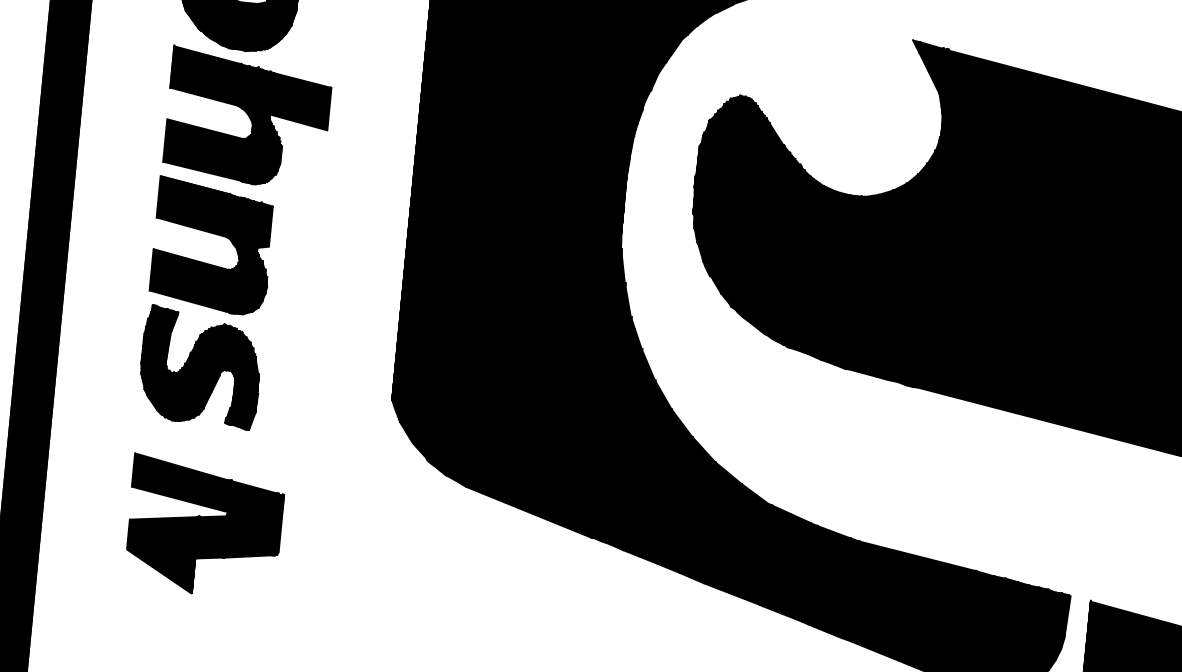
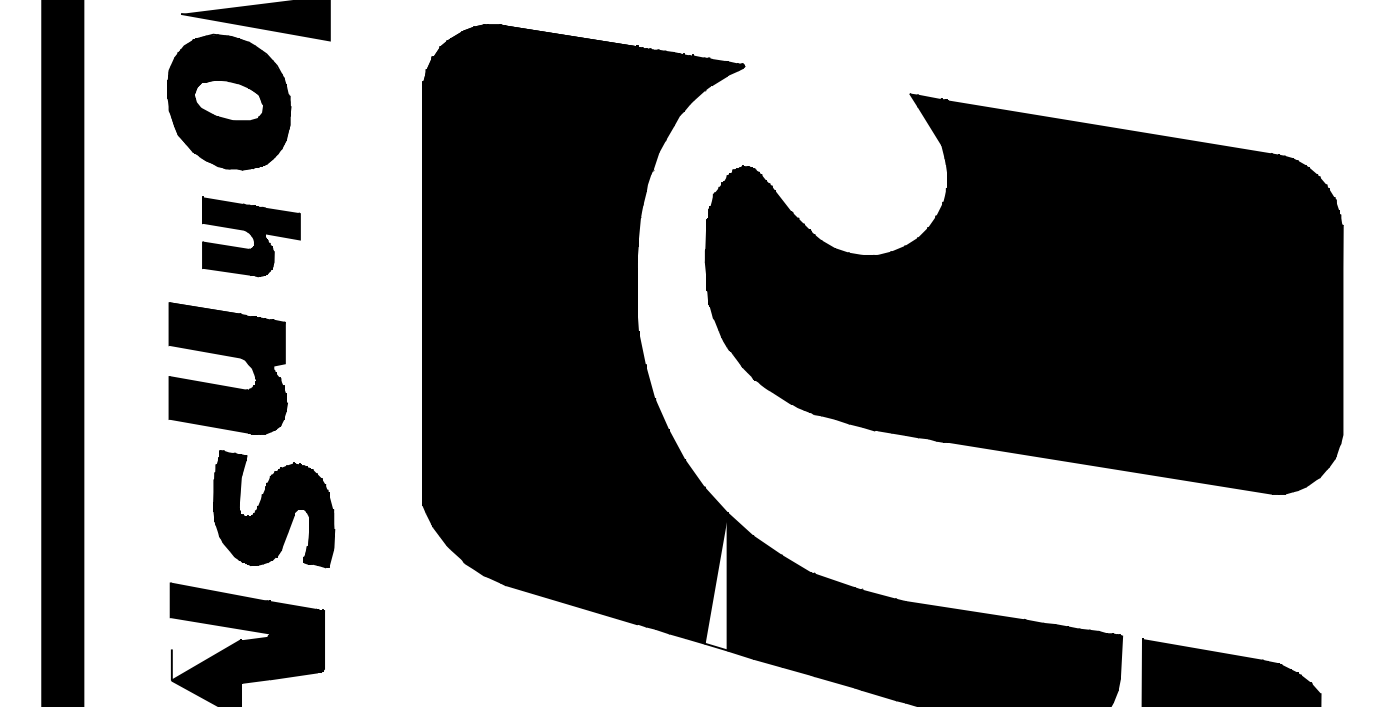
part: (248, 118) -> (251, 236), size x0.6
part: (201, 367) -> (274, 509), moved
fill: (673, 503) -> (715, 581), removed
fill: (163, 532) -> (206, 660), removed

